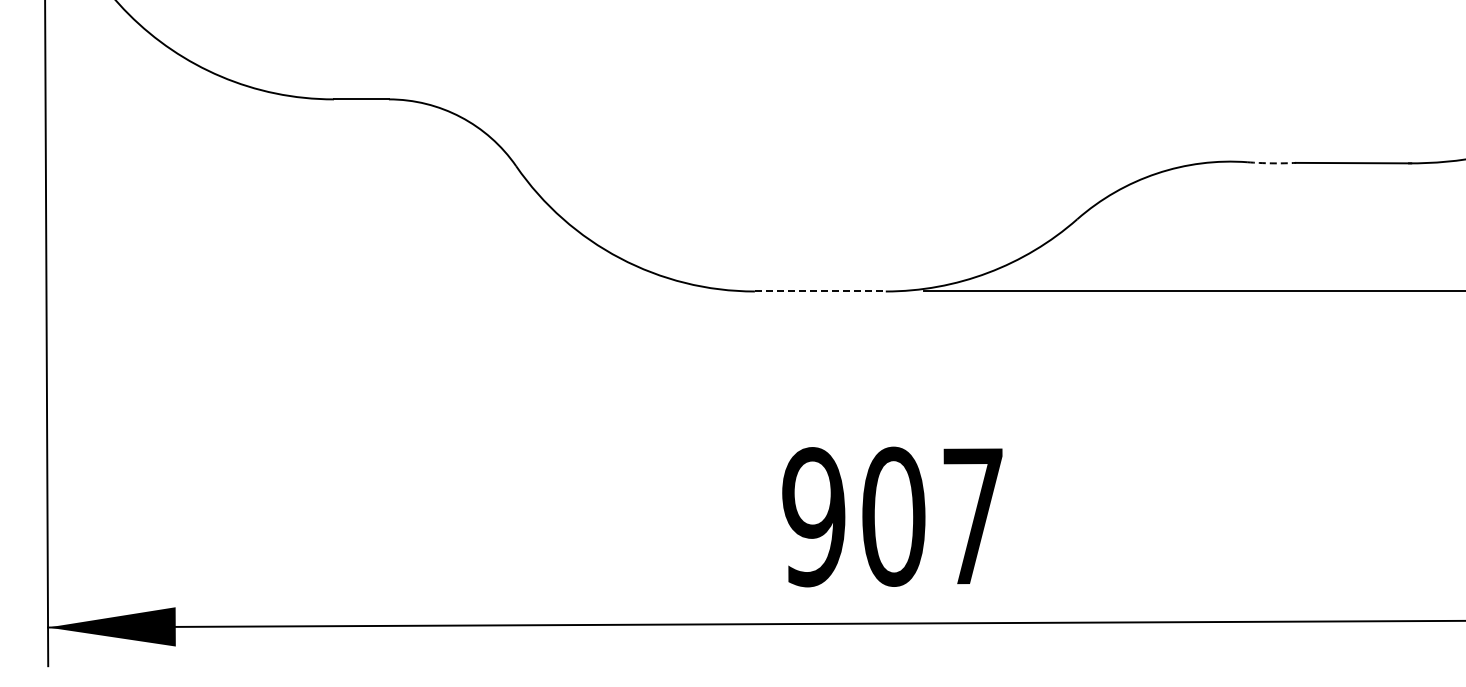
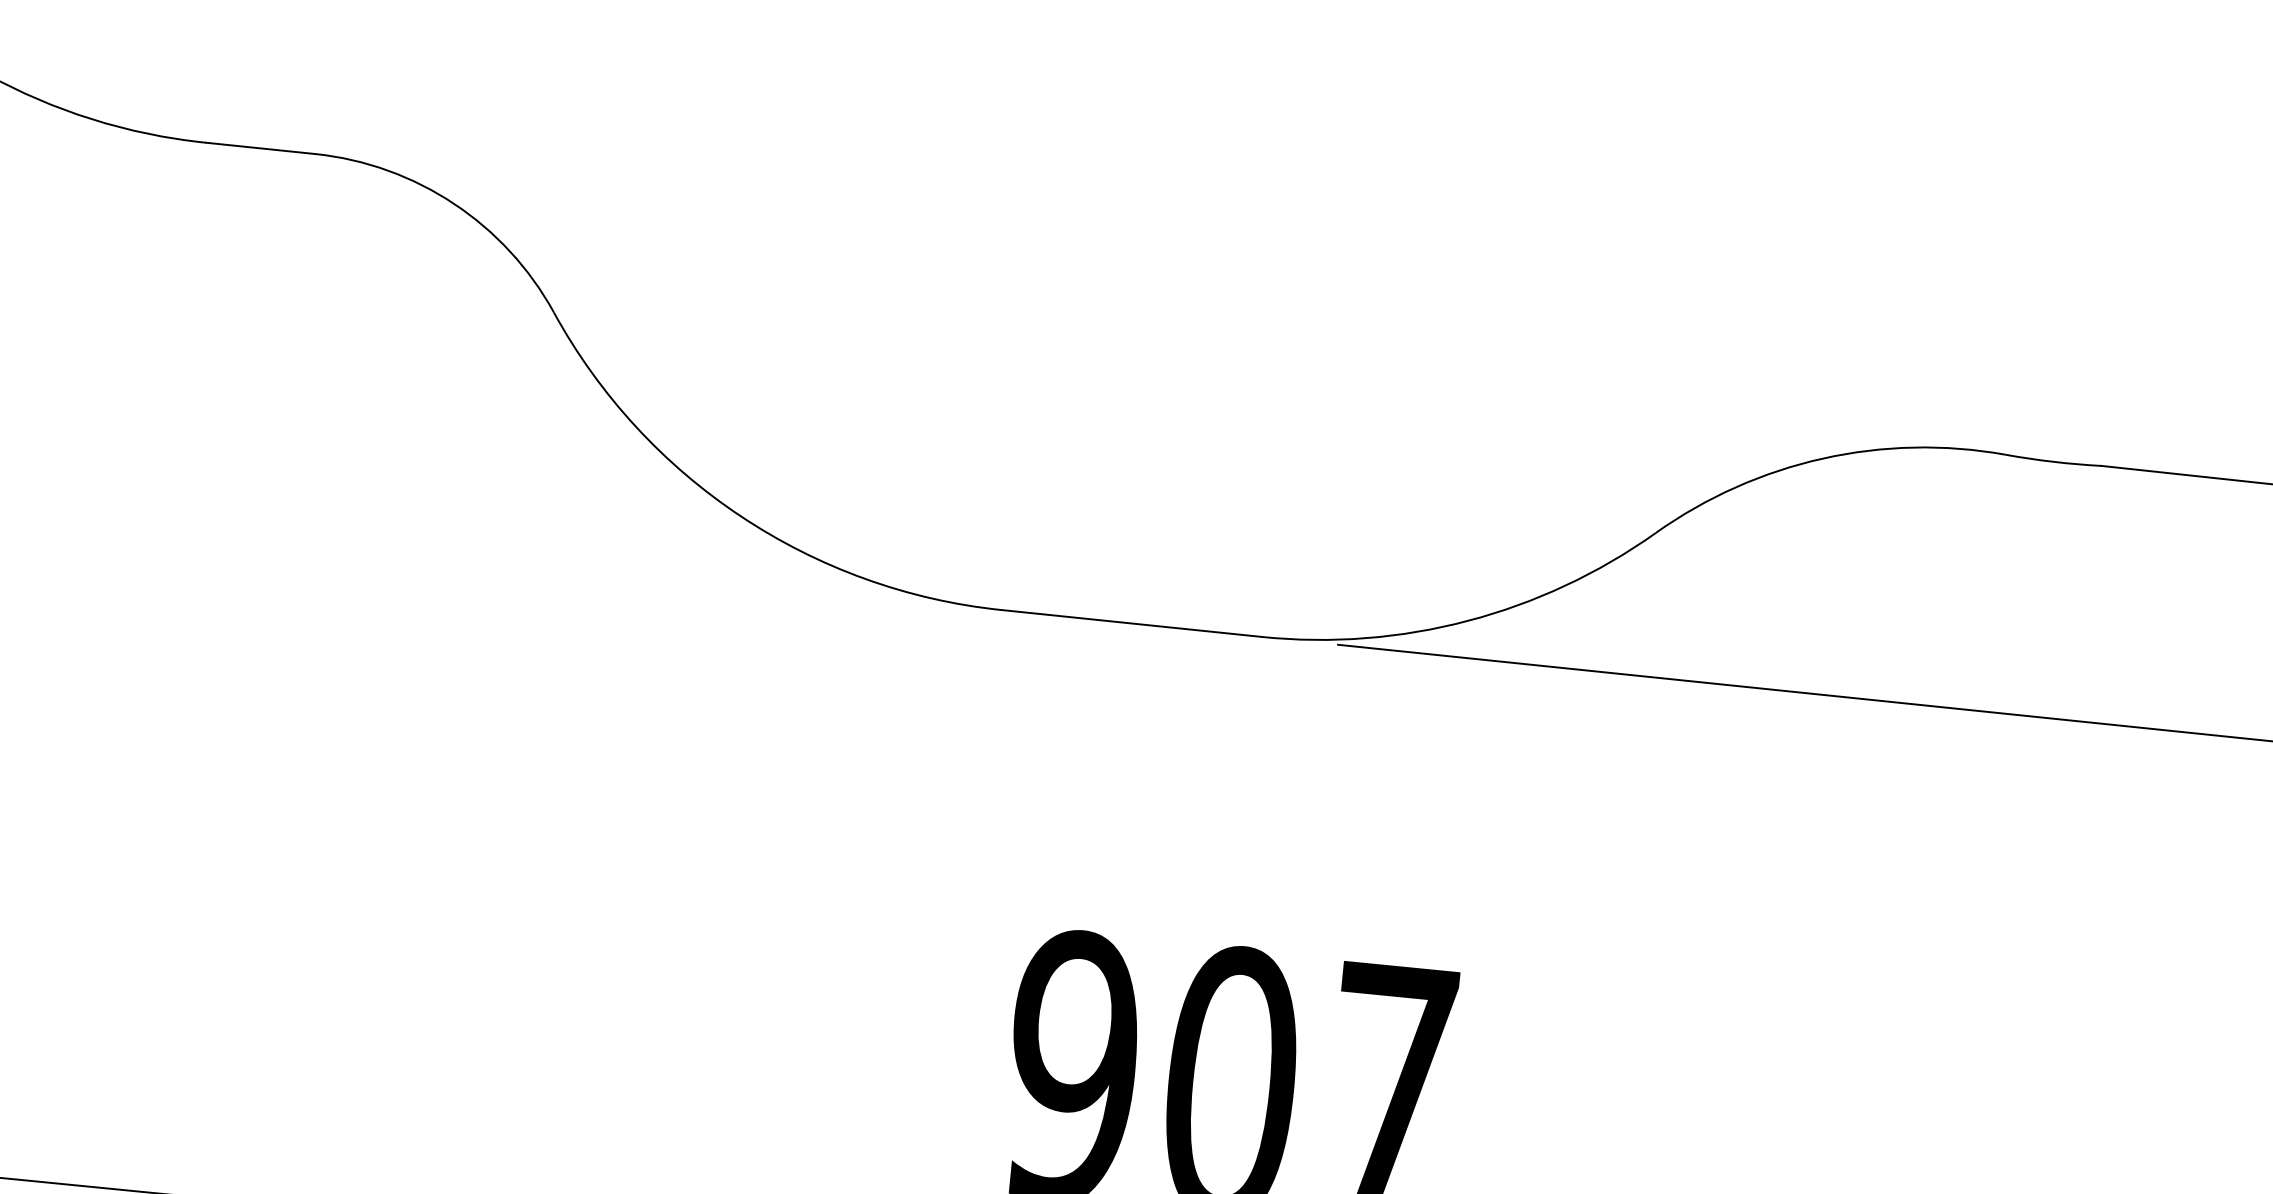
arc: (1271, 163) -> (2052, 462), dashed -> solid
line: (820, 291) -> (1131, 623), dashed -> solid

